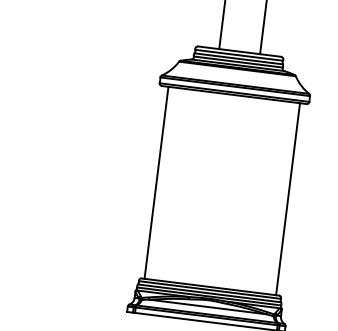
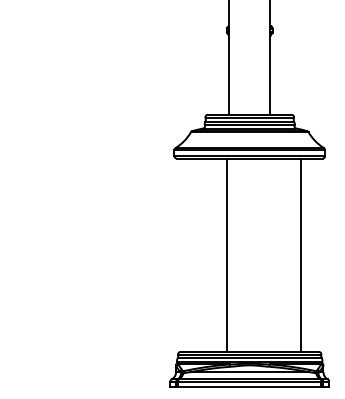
line: (156, 183) -> (226, 255), moved
line: (288, 199) -> (301, 255), moved

